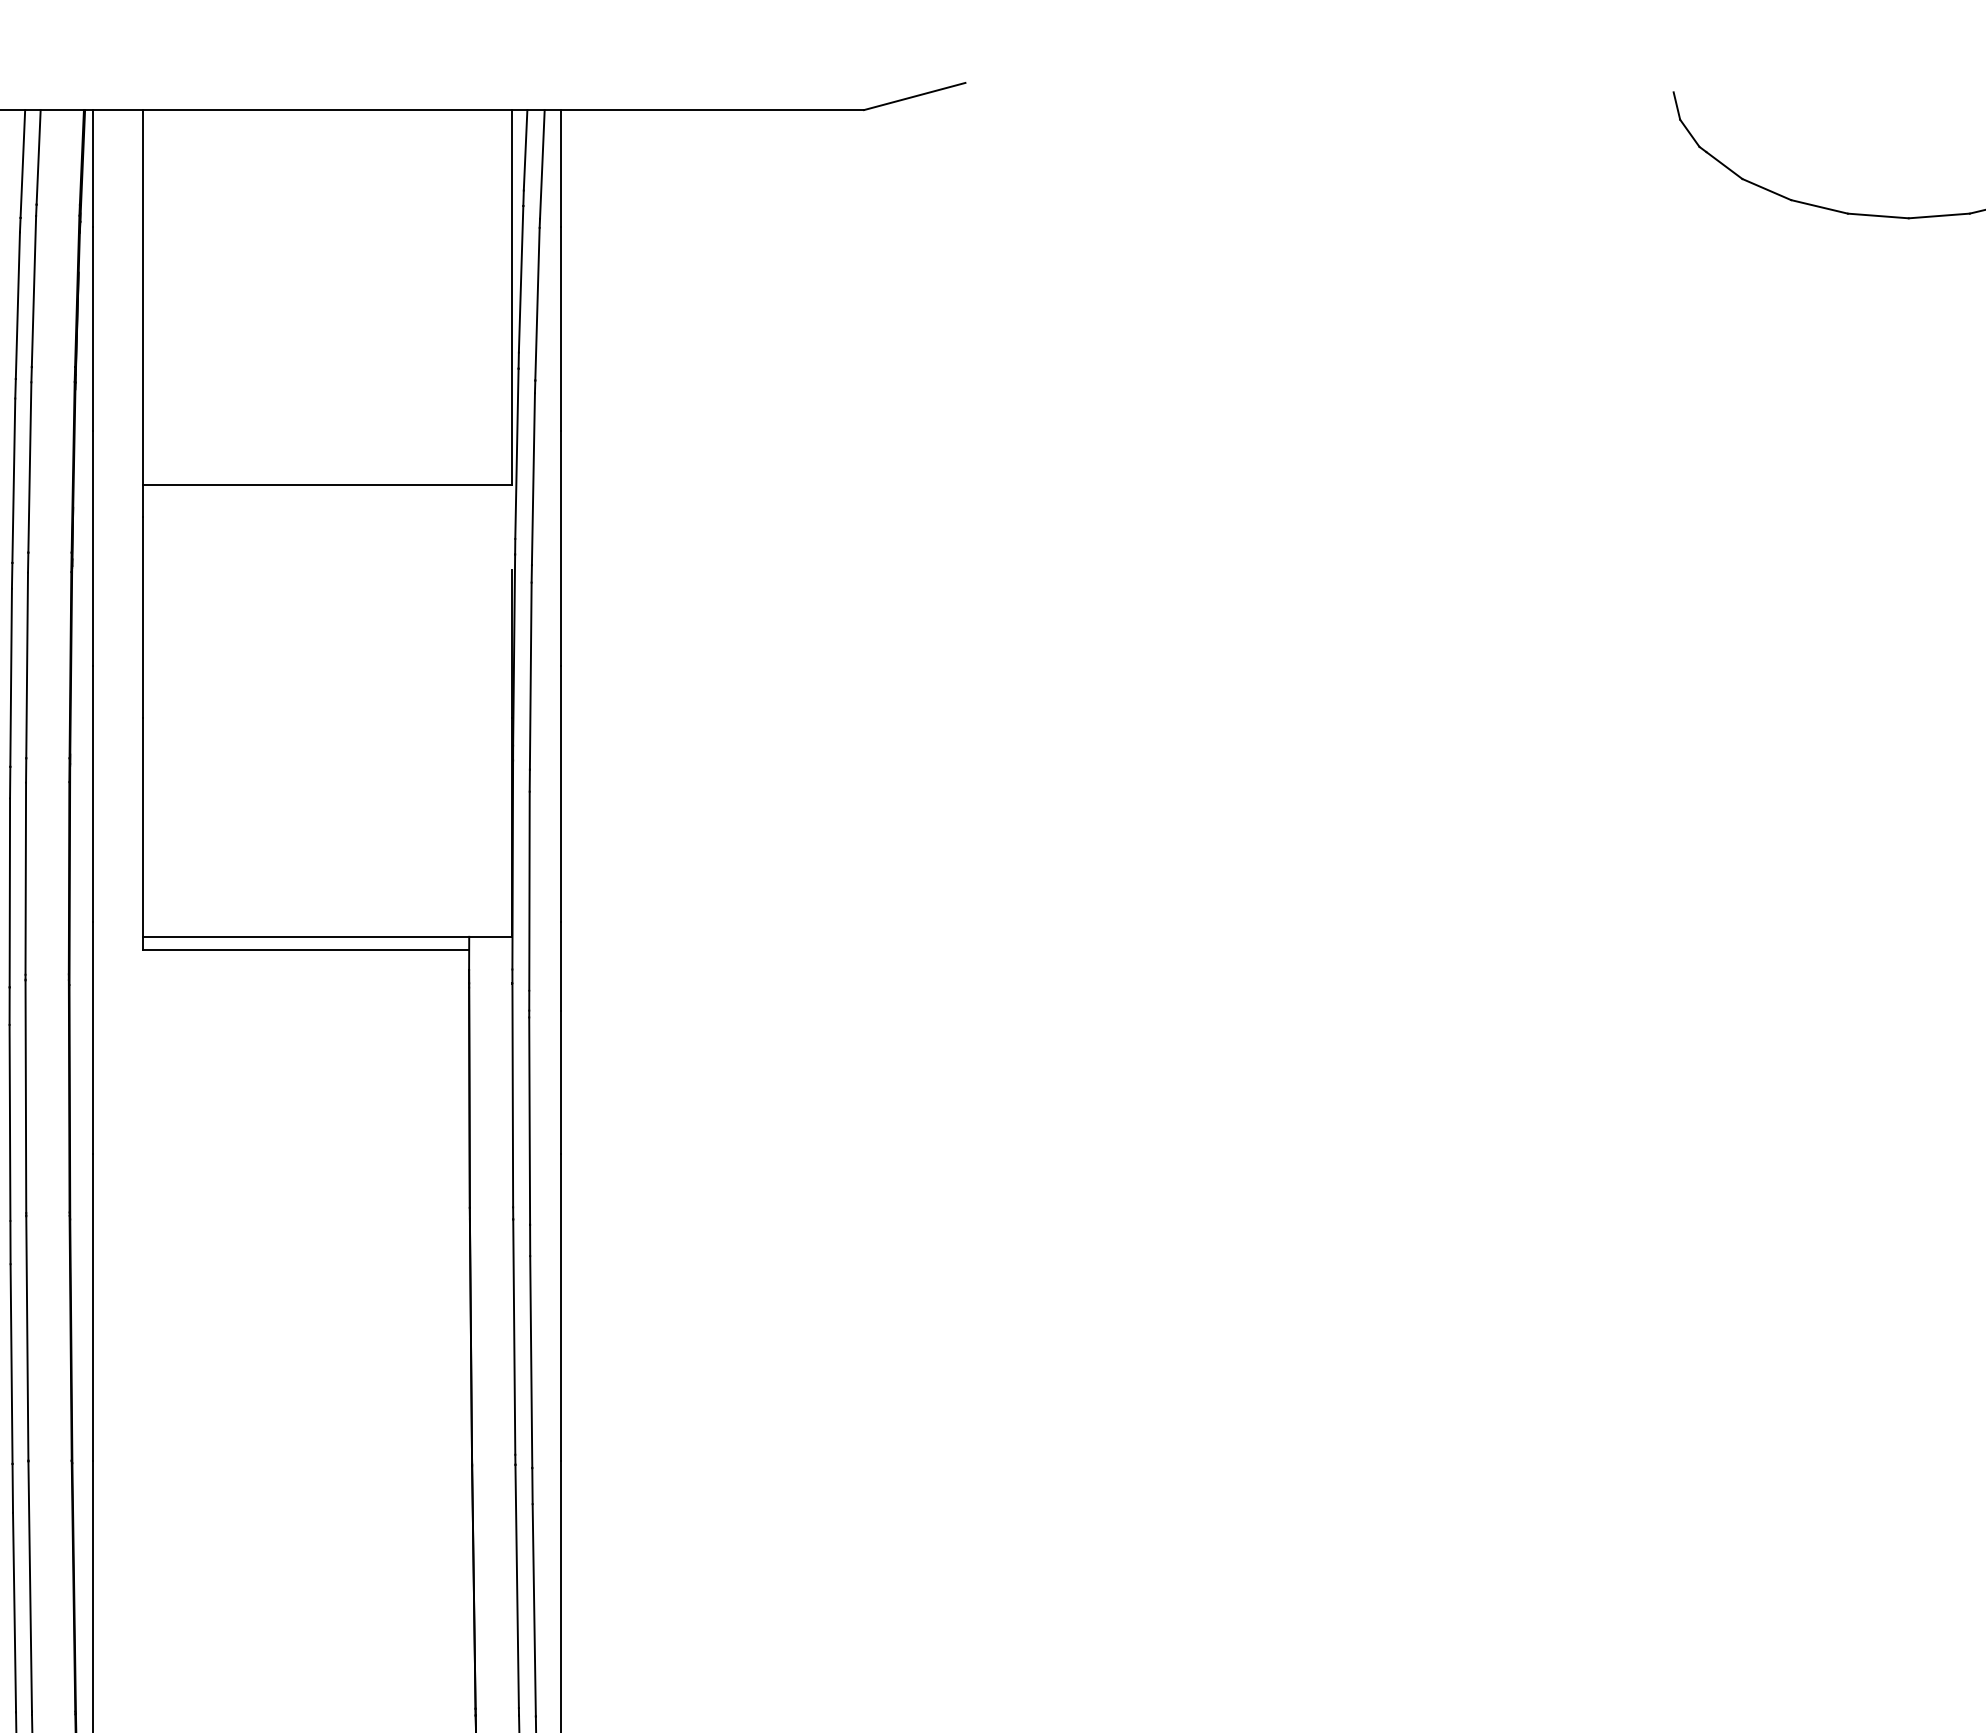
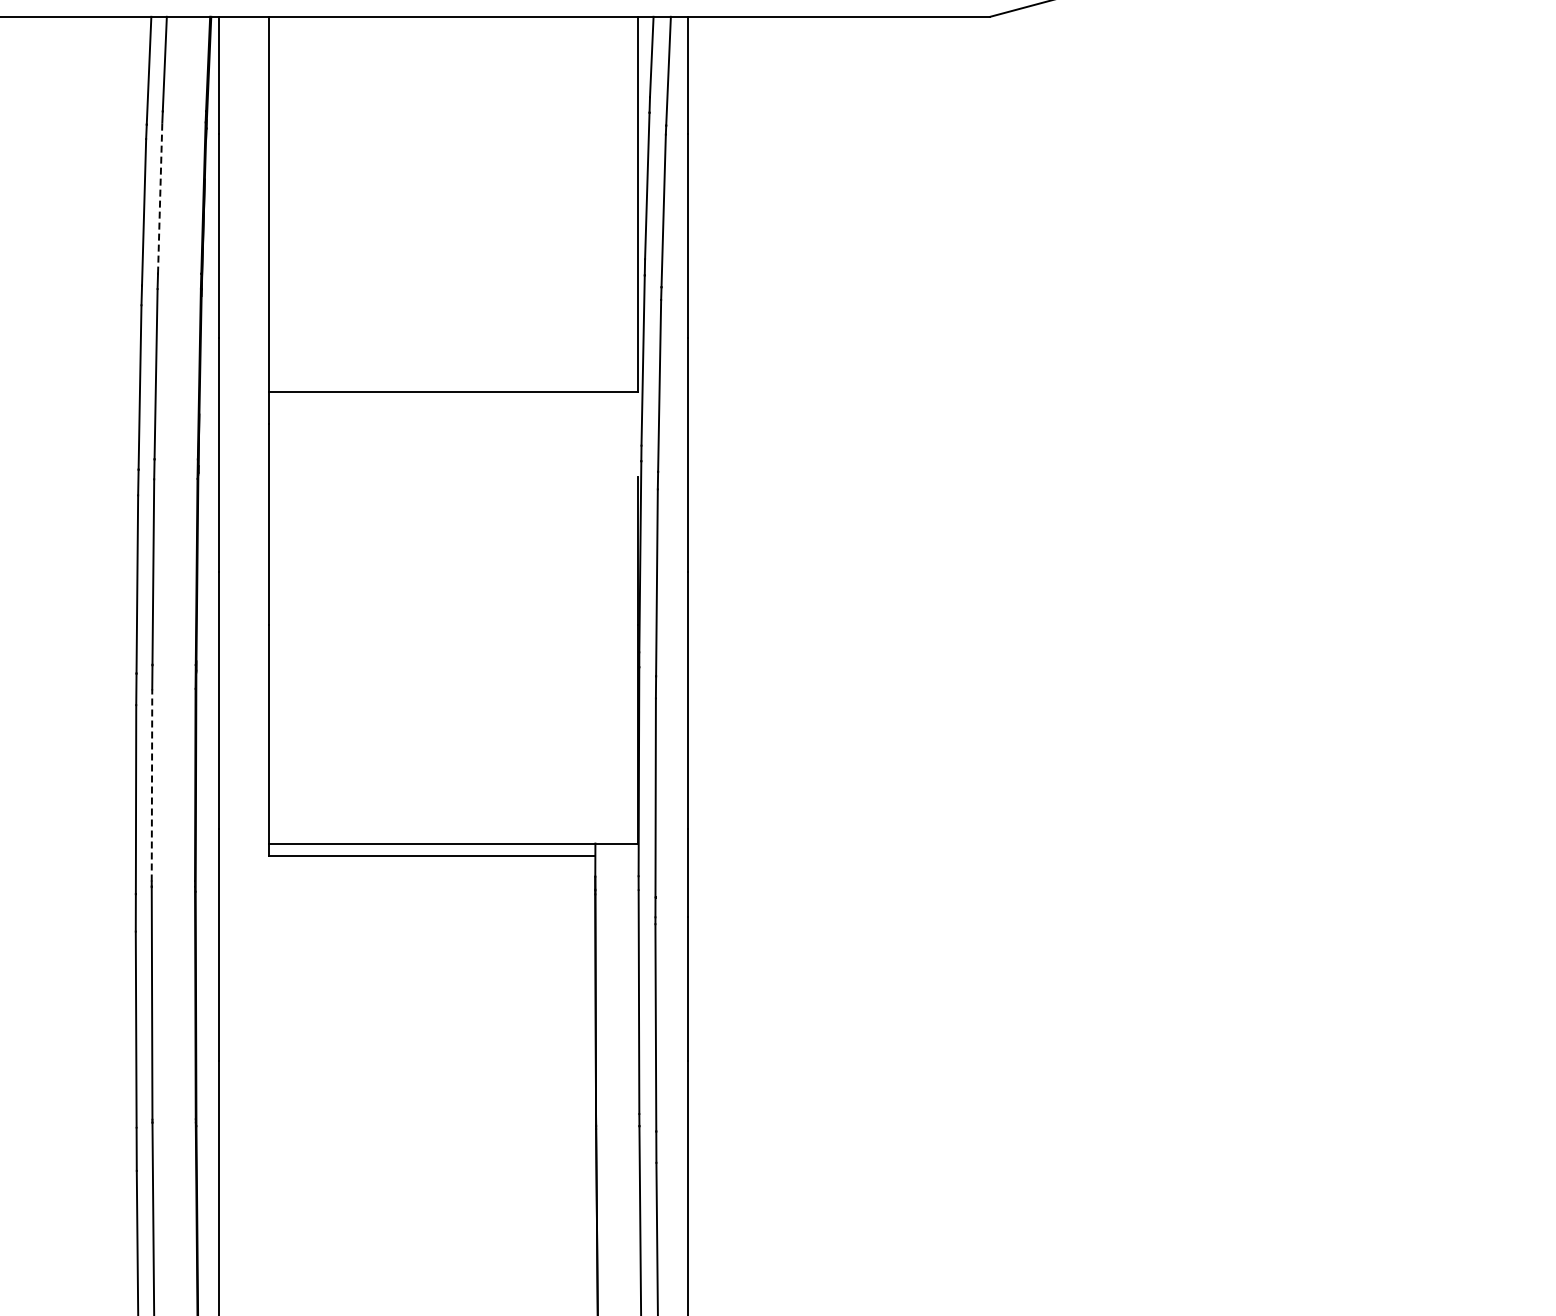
line: (33, 290) -> (159, 197), solid -> dashed
line: (25, 878) -> (151, 785), solid -> dashed

